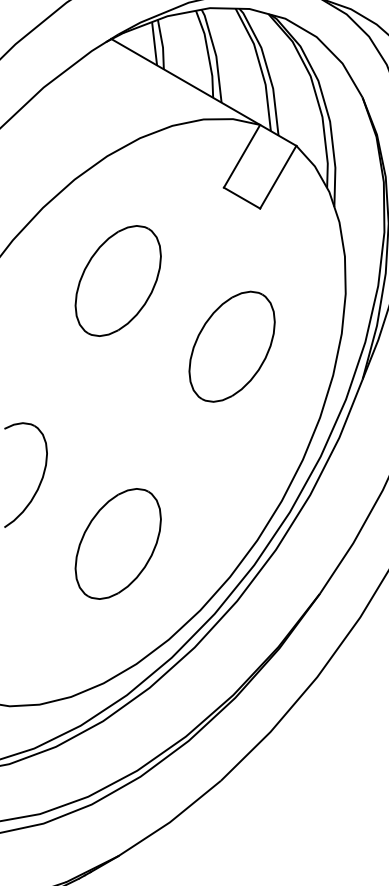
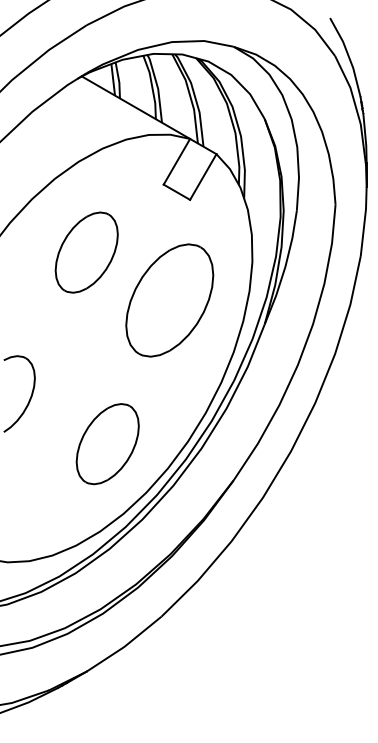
part: (231, 346) -> (169, 300), size x1.4
part: (117, 544) -> (107, 444), moved

